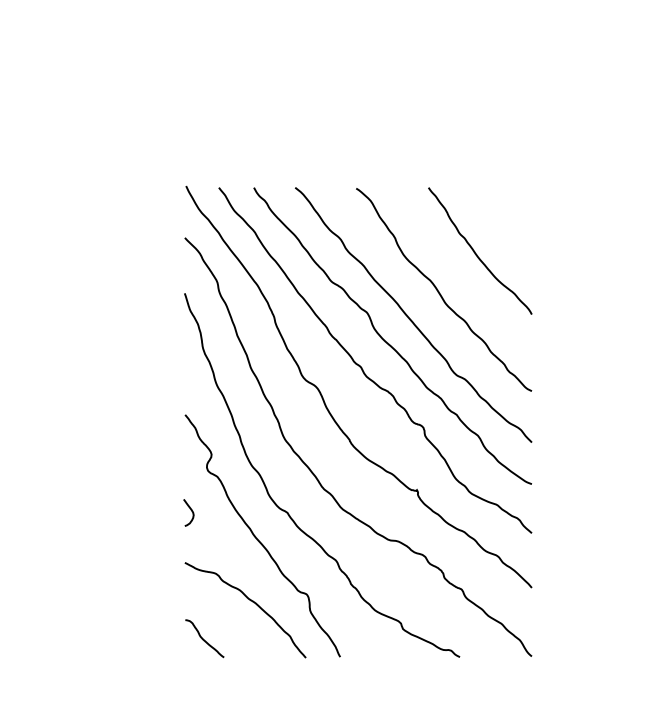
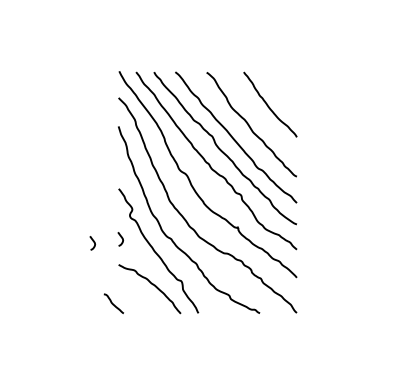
curve: (135, 519) -> (93, 242), added
curve: (204, 637) -> (113, 303), moved

